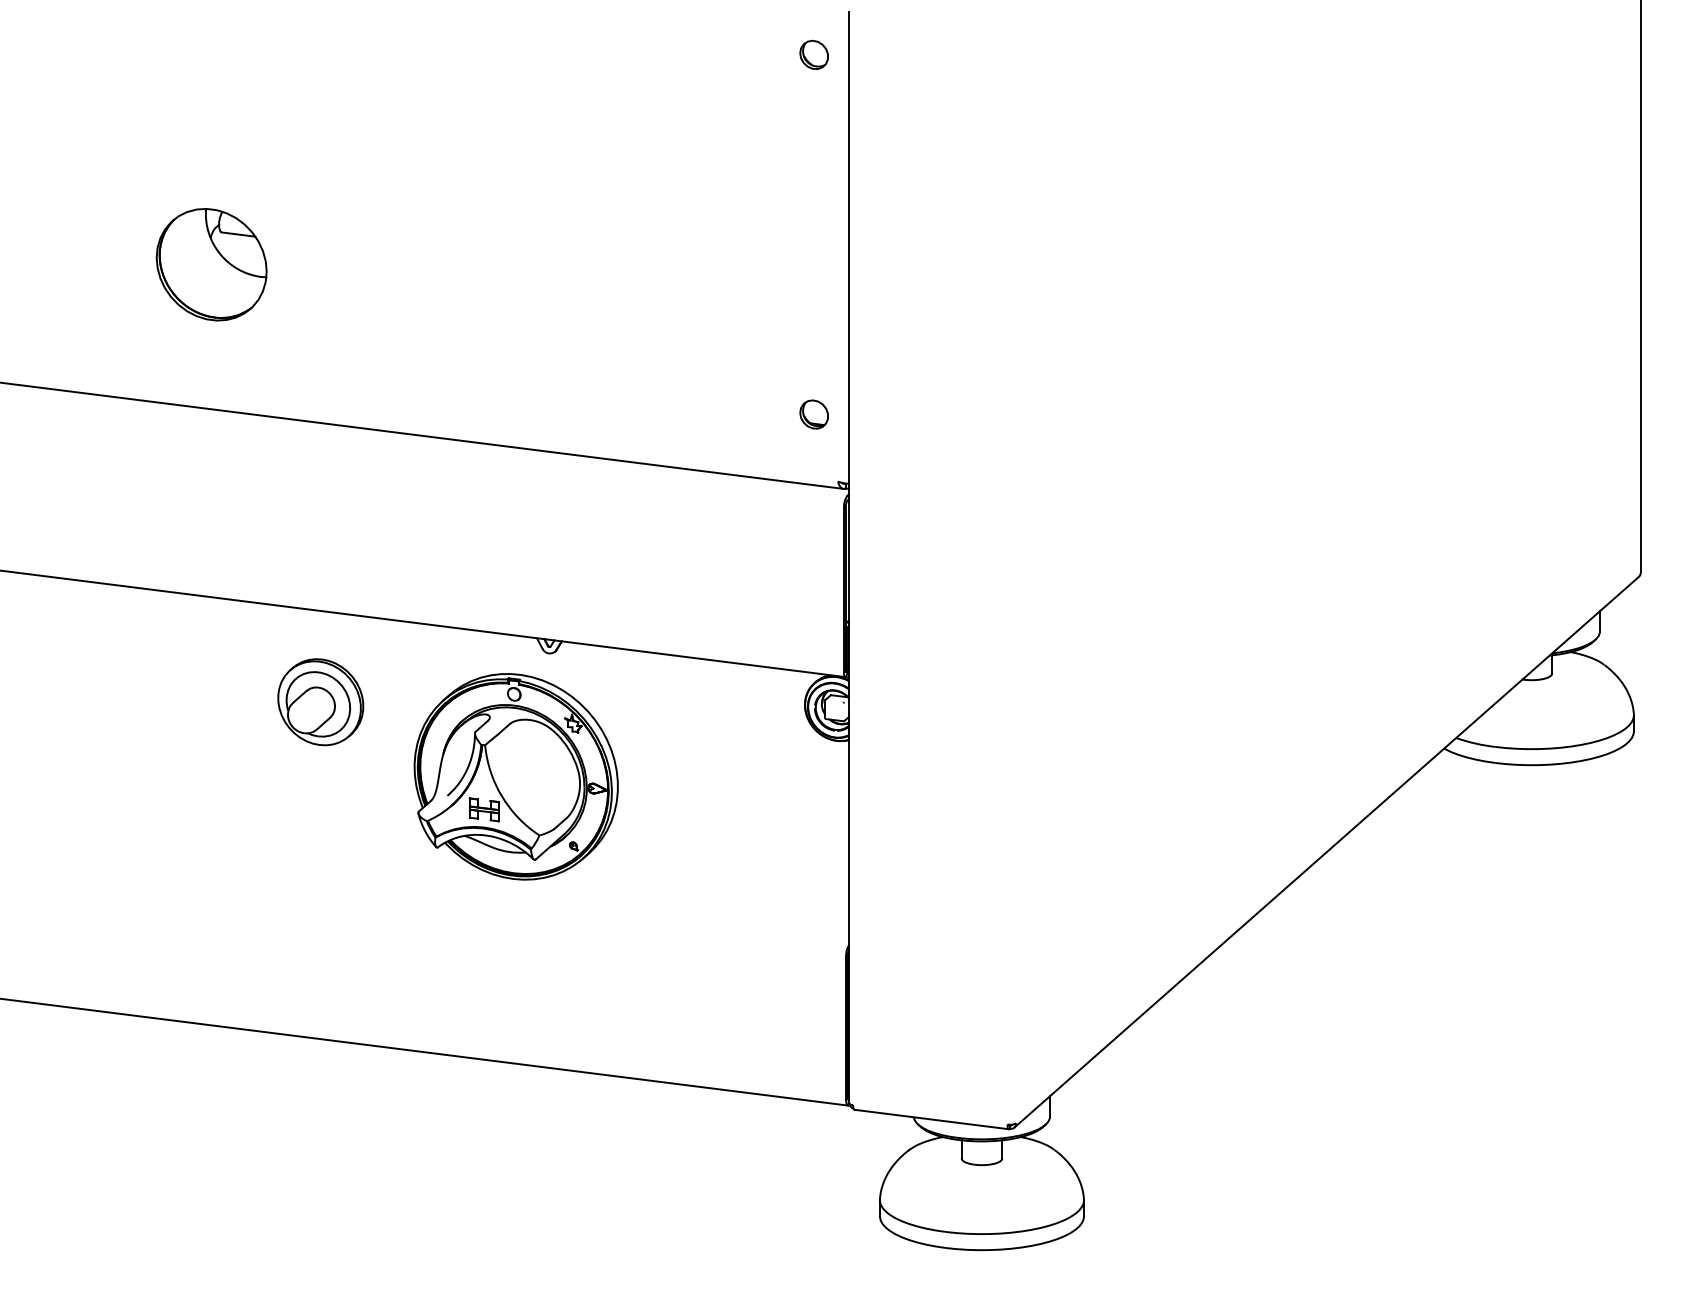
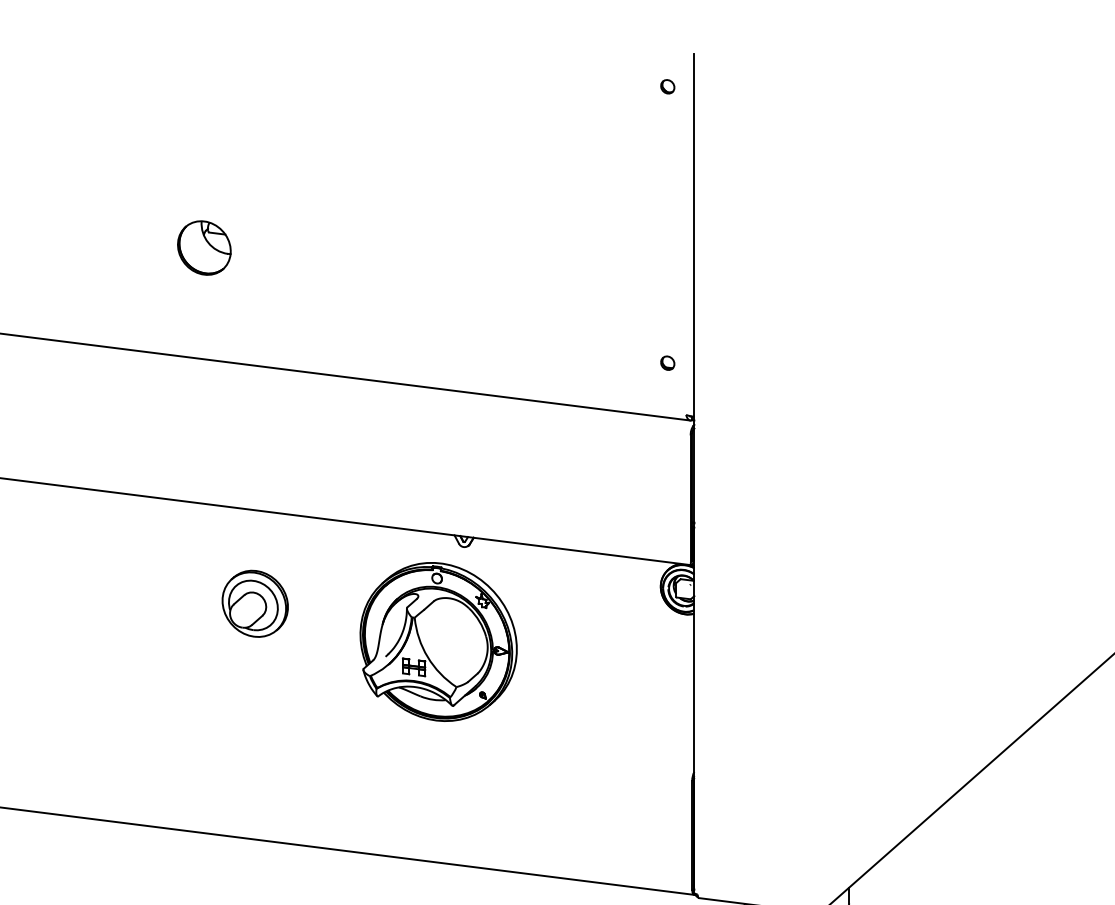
part: (813, 54) -> (667, 86), size x0.62
part: (211, 264) -> (204, 247), size x0.62
part: (813, 413) -> (667, 362), size x0.62
part: (320, 702) -> (255, 604), moved

